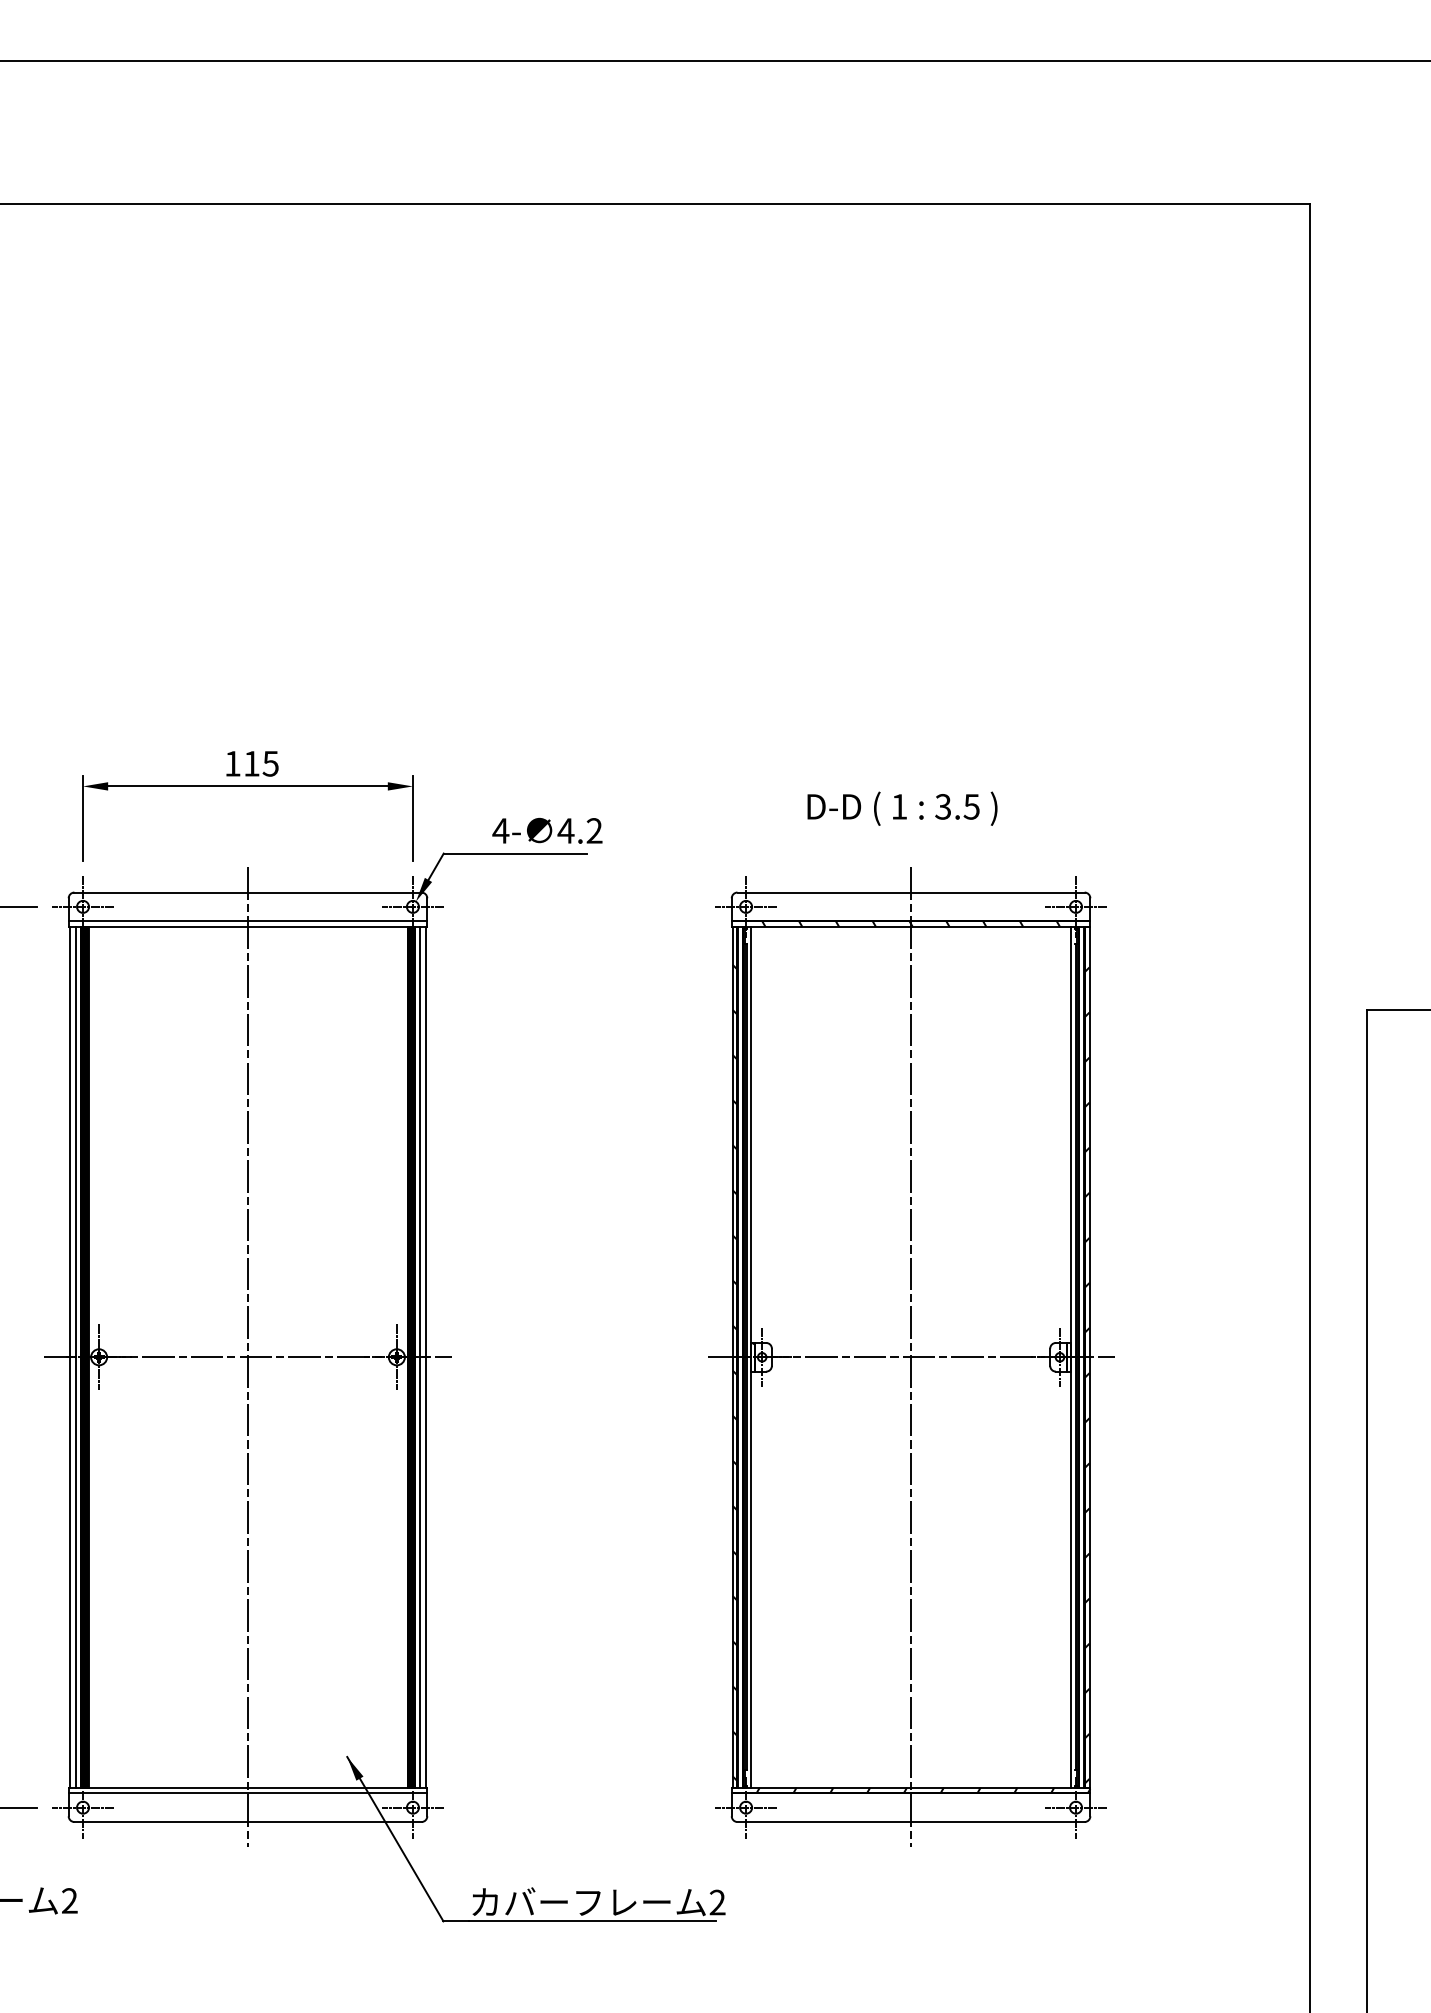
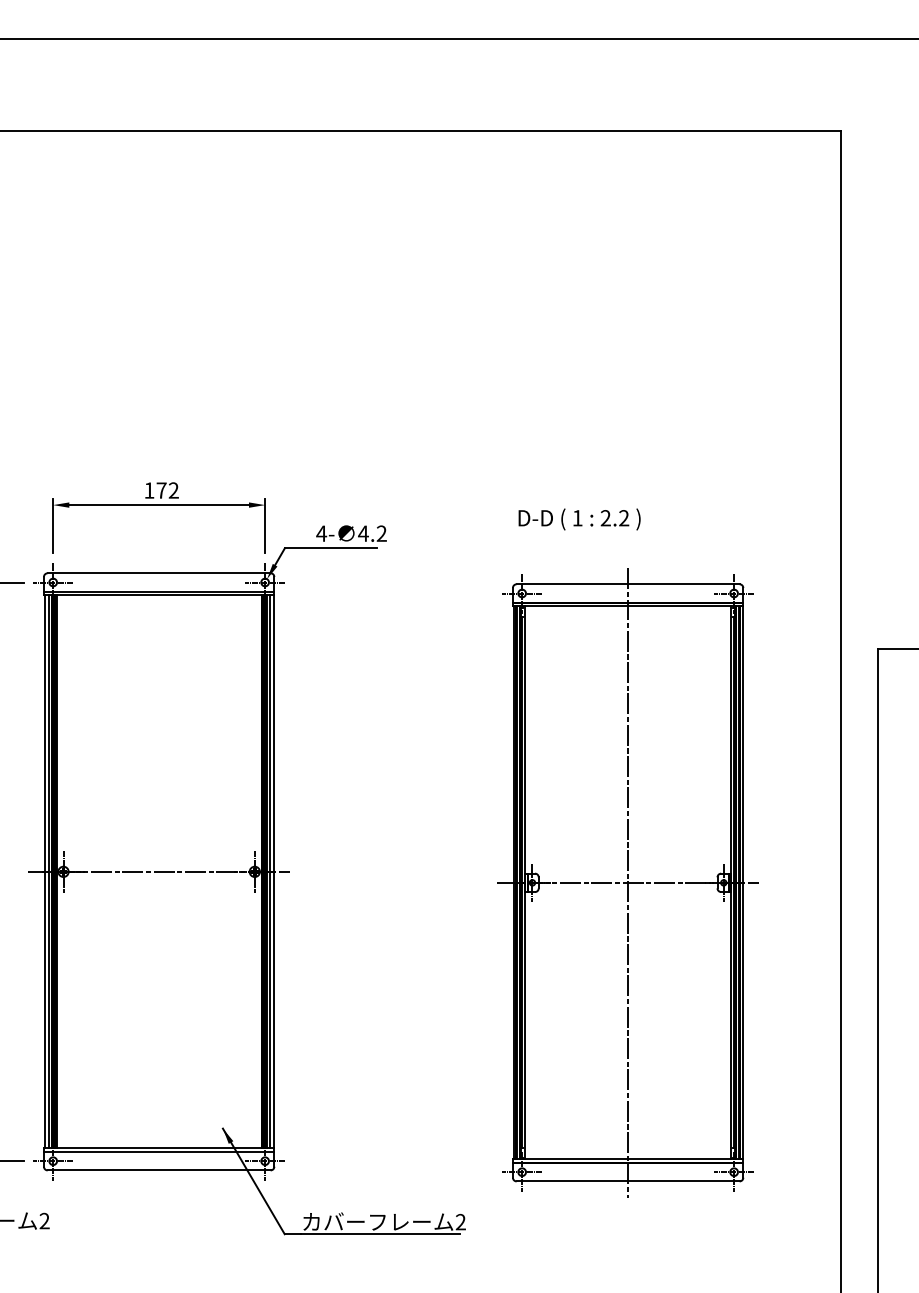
text: (260, 763) -> (167, 490), 115 -> 172
text: (956, 807) -> (614, 518), 3.5 -> 2.2
line: (248, 1356) -> (159, 871), removed
part: (910, 1356) -> (627, 882), moved

